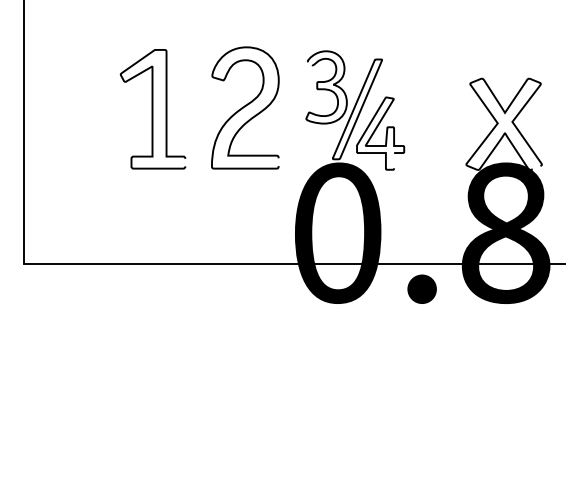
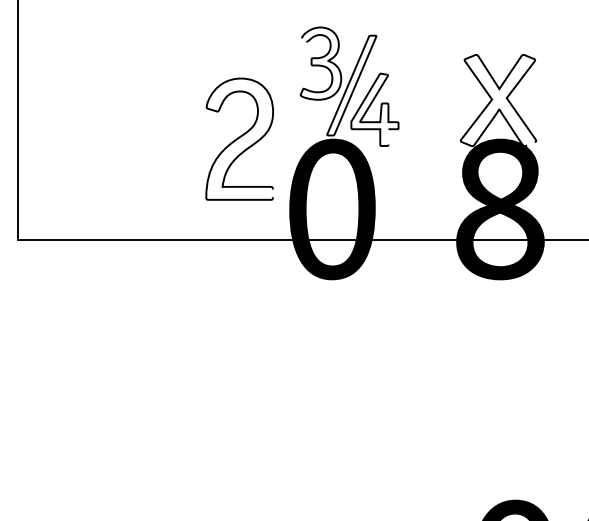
curve: (245, 107) -> (239, 138), moved
curve: (153, 109) -> (147, 85), removed
fill: (422, 289) -> (416, 265), removed

